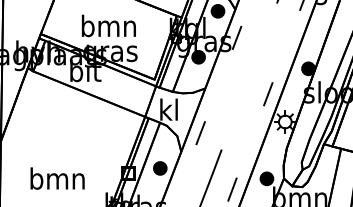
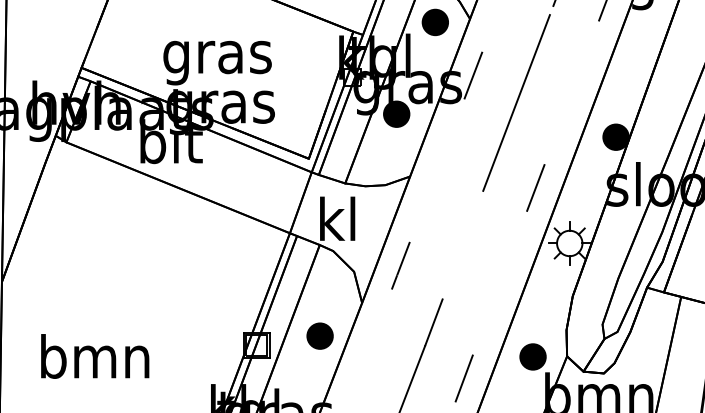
text: (108, 28) -> (216, 56), bmn -> gras
line: (258, 51) -> (516, 102), added
text: (57, 178) -> (94, 356), moved

